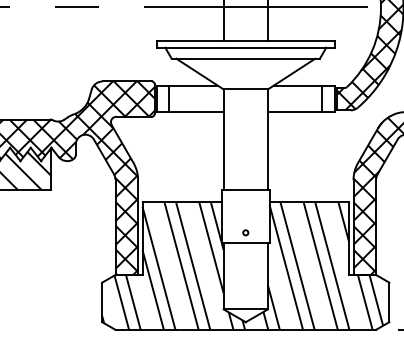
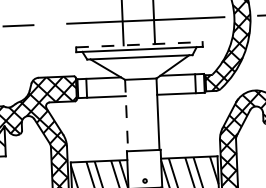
line: (246, 40) -> (139, 44), solid -> dashed
line: (223, 140) -> (126, 116), solid -> dashed

